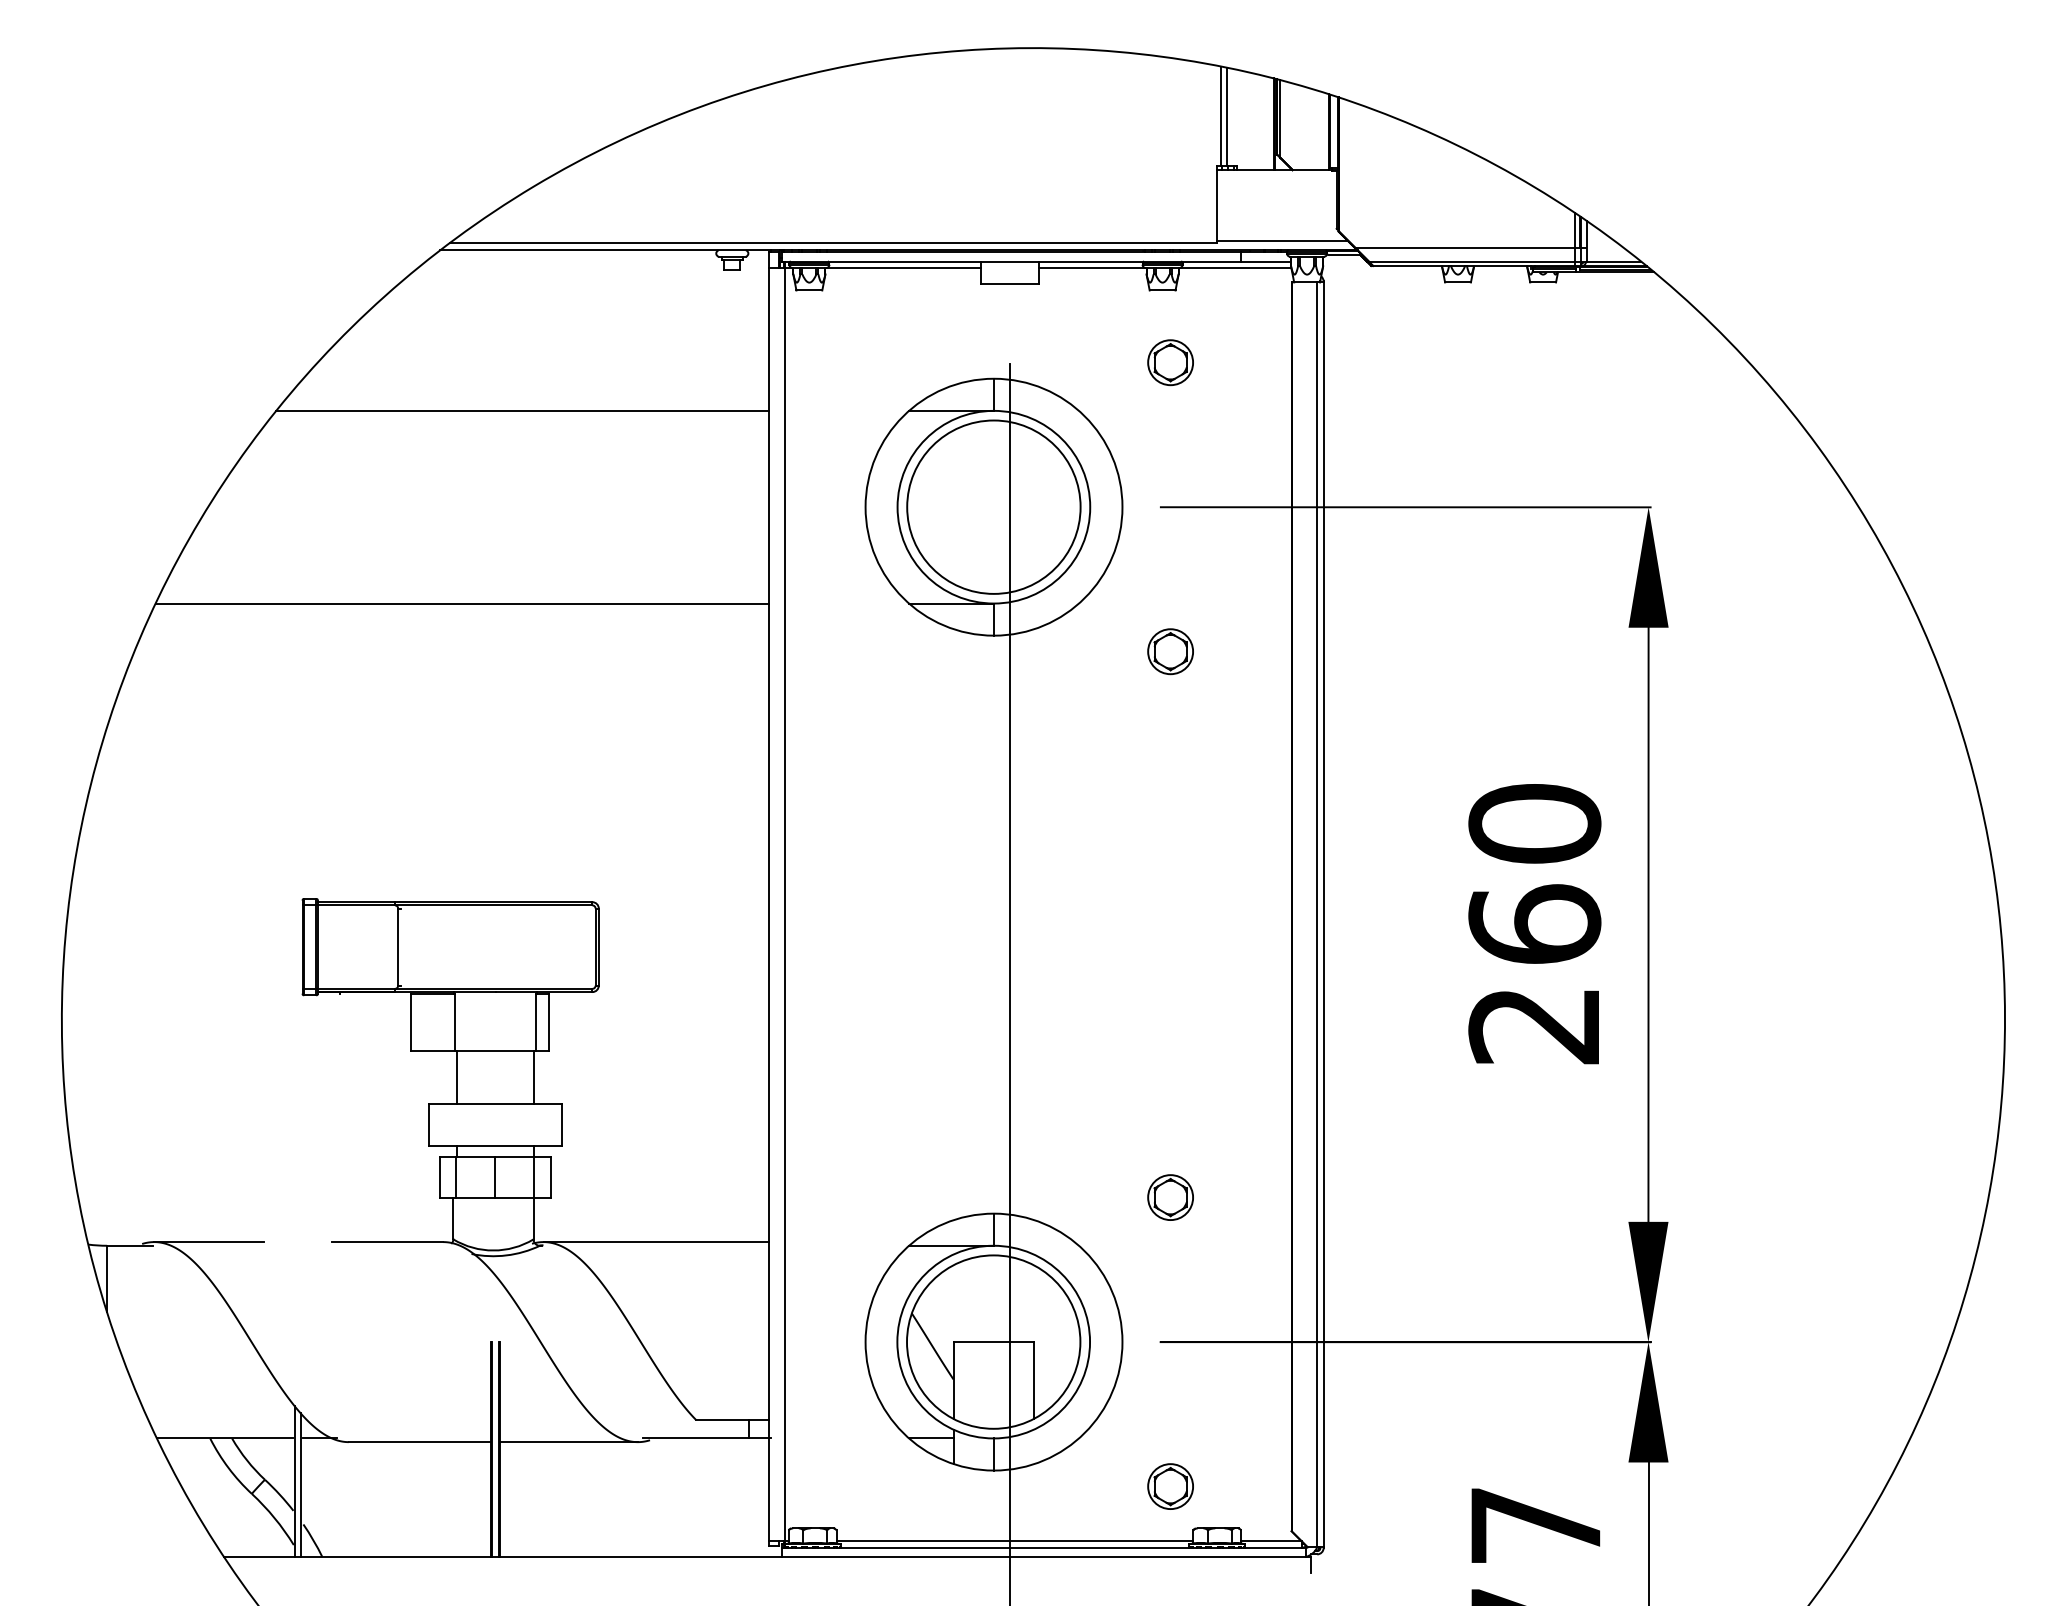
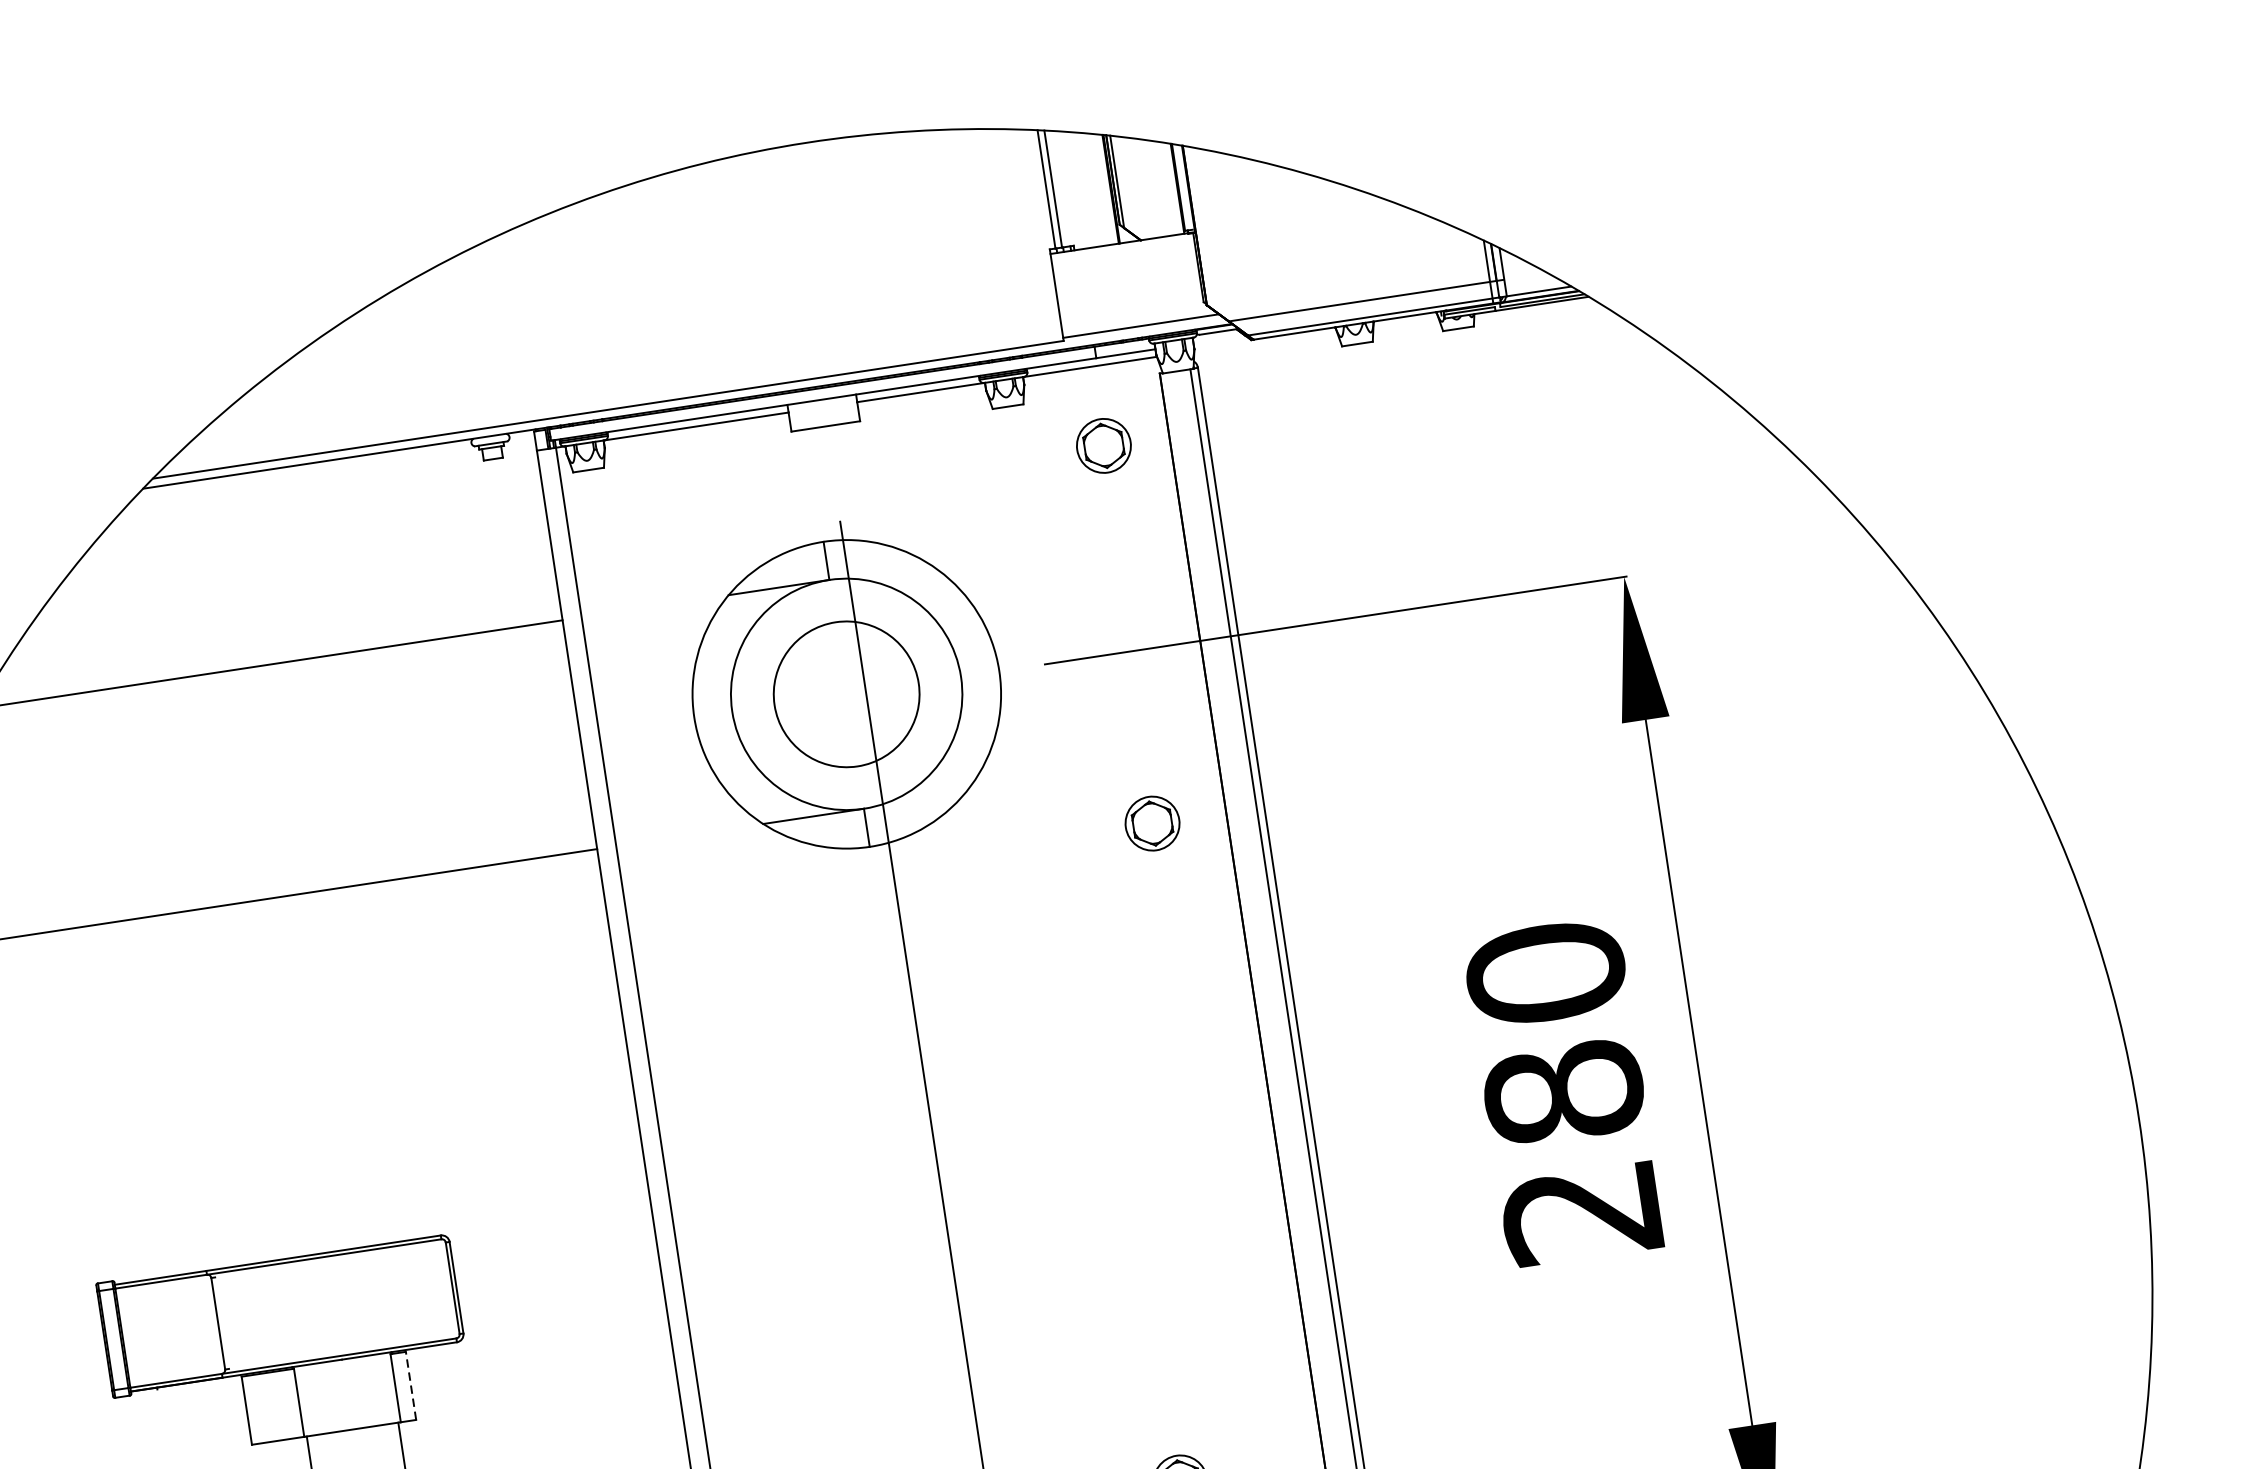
part: (1170, 362) -> (1103, 445), moved
circle: (993, 506) -> (846, 693), size x0.7
part: (1170, 651) -> (1152, 823), moved
text: (1534, 924) -> (1563, 1092), 260 -> 280
line: (549, 1022) -> (411, 1386), solid -> dashed

